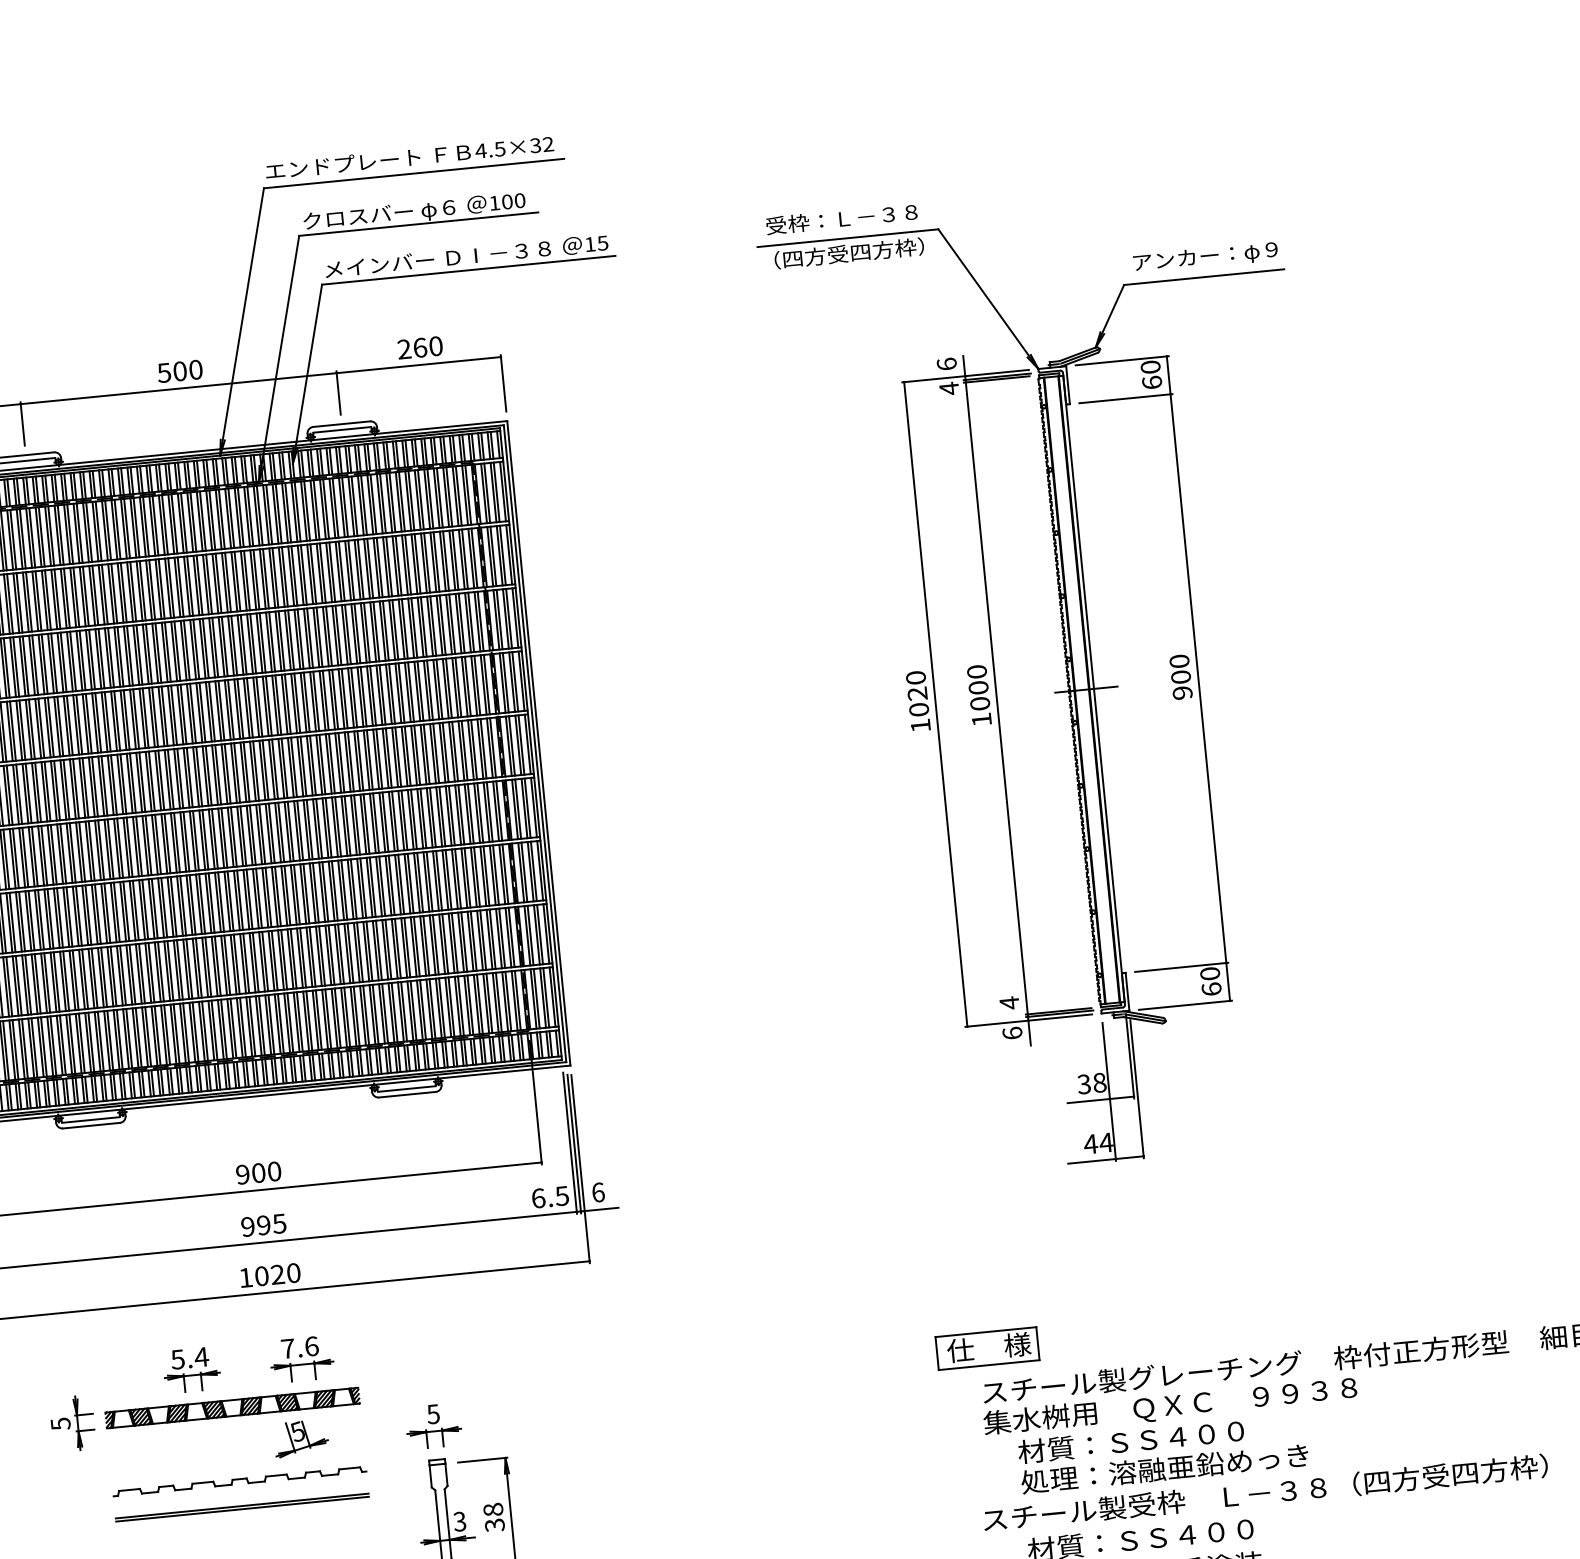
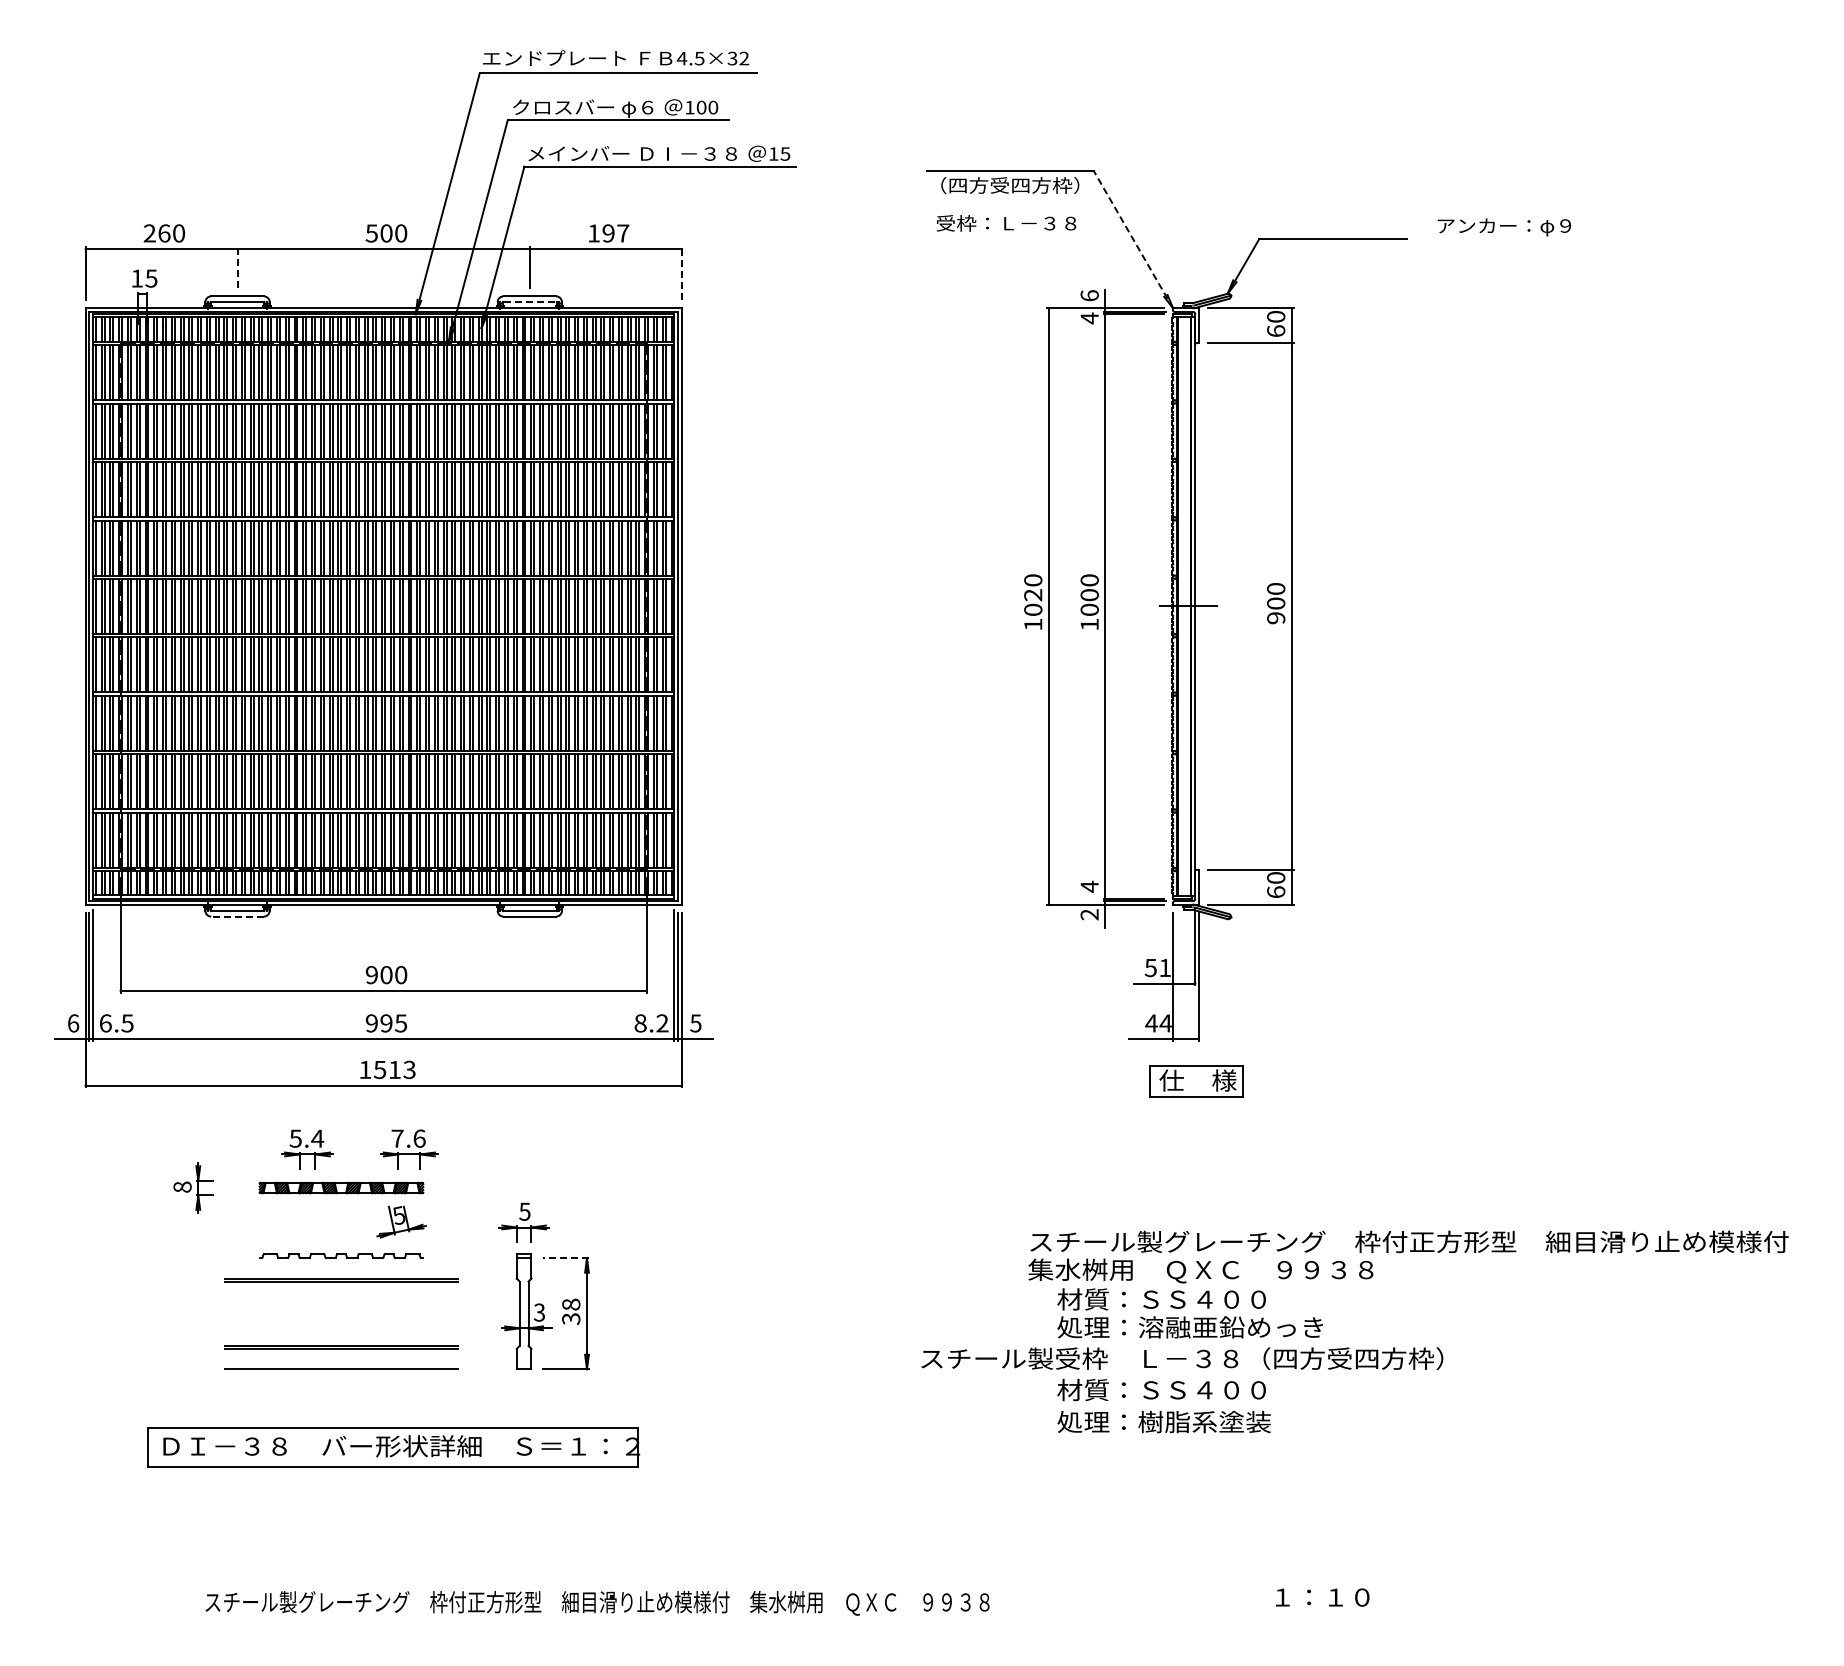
text: (841, 219) -> (1006, 223), moved
text: (1205, 257) -> (1504, 227), moved
line: (988, 298) -> (1133, 239), solid -> dashed
text: (420, 347) -> (608, 233), 260 -> 197
line: (503, 383) -> (681, 273), solid -> dashed
line: (22, 423) -> (237, 267), solid -> dashed
line: (342, 429) -> (530, 301), solid -> dashed
text: (1012, 1033) -> (1089, 914), 6 -> 2
text: (1092, 1083) -> (1158, 967), 38 -> 51
line: (91, 1125) -> (237, 916), solid -> dashed
text: (597, 1192) -> (695, 1023), 6 -> 5
text: (550, 1197) -> (651, 1023), 6.5 -> 8.2
text: (277, 1274) -> (394, 1069), 1020 -> 1513
part: (987, 1348) -> (1196, 1081), moved
part: (232, 1407) -> (341, 1187), size x0.7
text: (60, 1423) -> (182, 1186), 5 -> 8
line: (482, 1460) -> (565, 1258), solid -> dashed
part: (239, 1480) -> (341, 1255), size x0.7
text: (1265, 1492) -> (1182, 1358), moved

